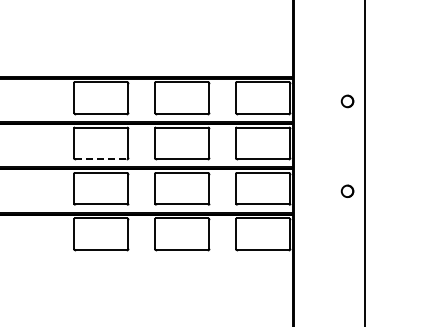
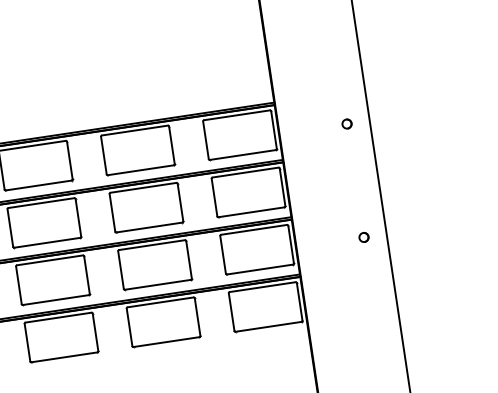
part: (346, 101) -> (345, 124), size x0.62
line: (101, 159) -> (47, 243), dashed -> solid
part: (346, 191) -> (362, 237), size x0.62

